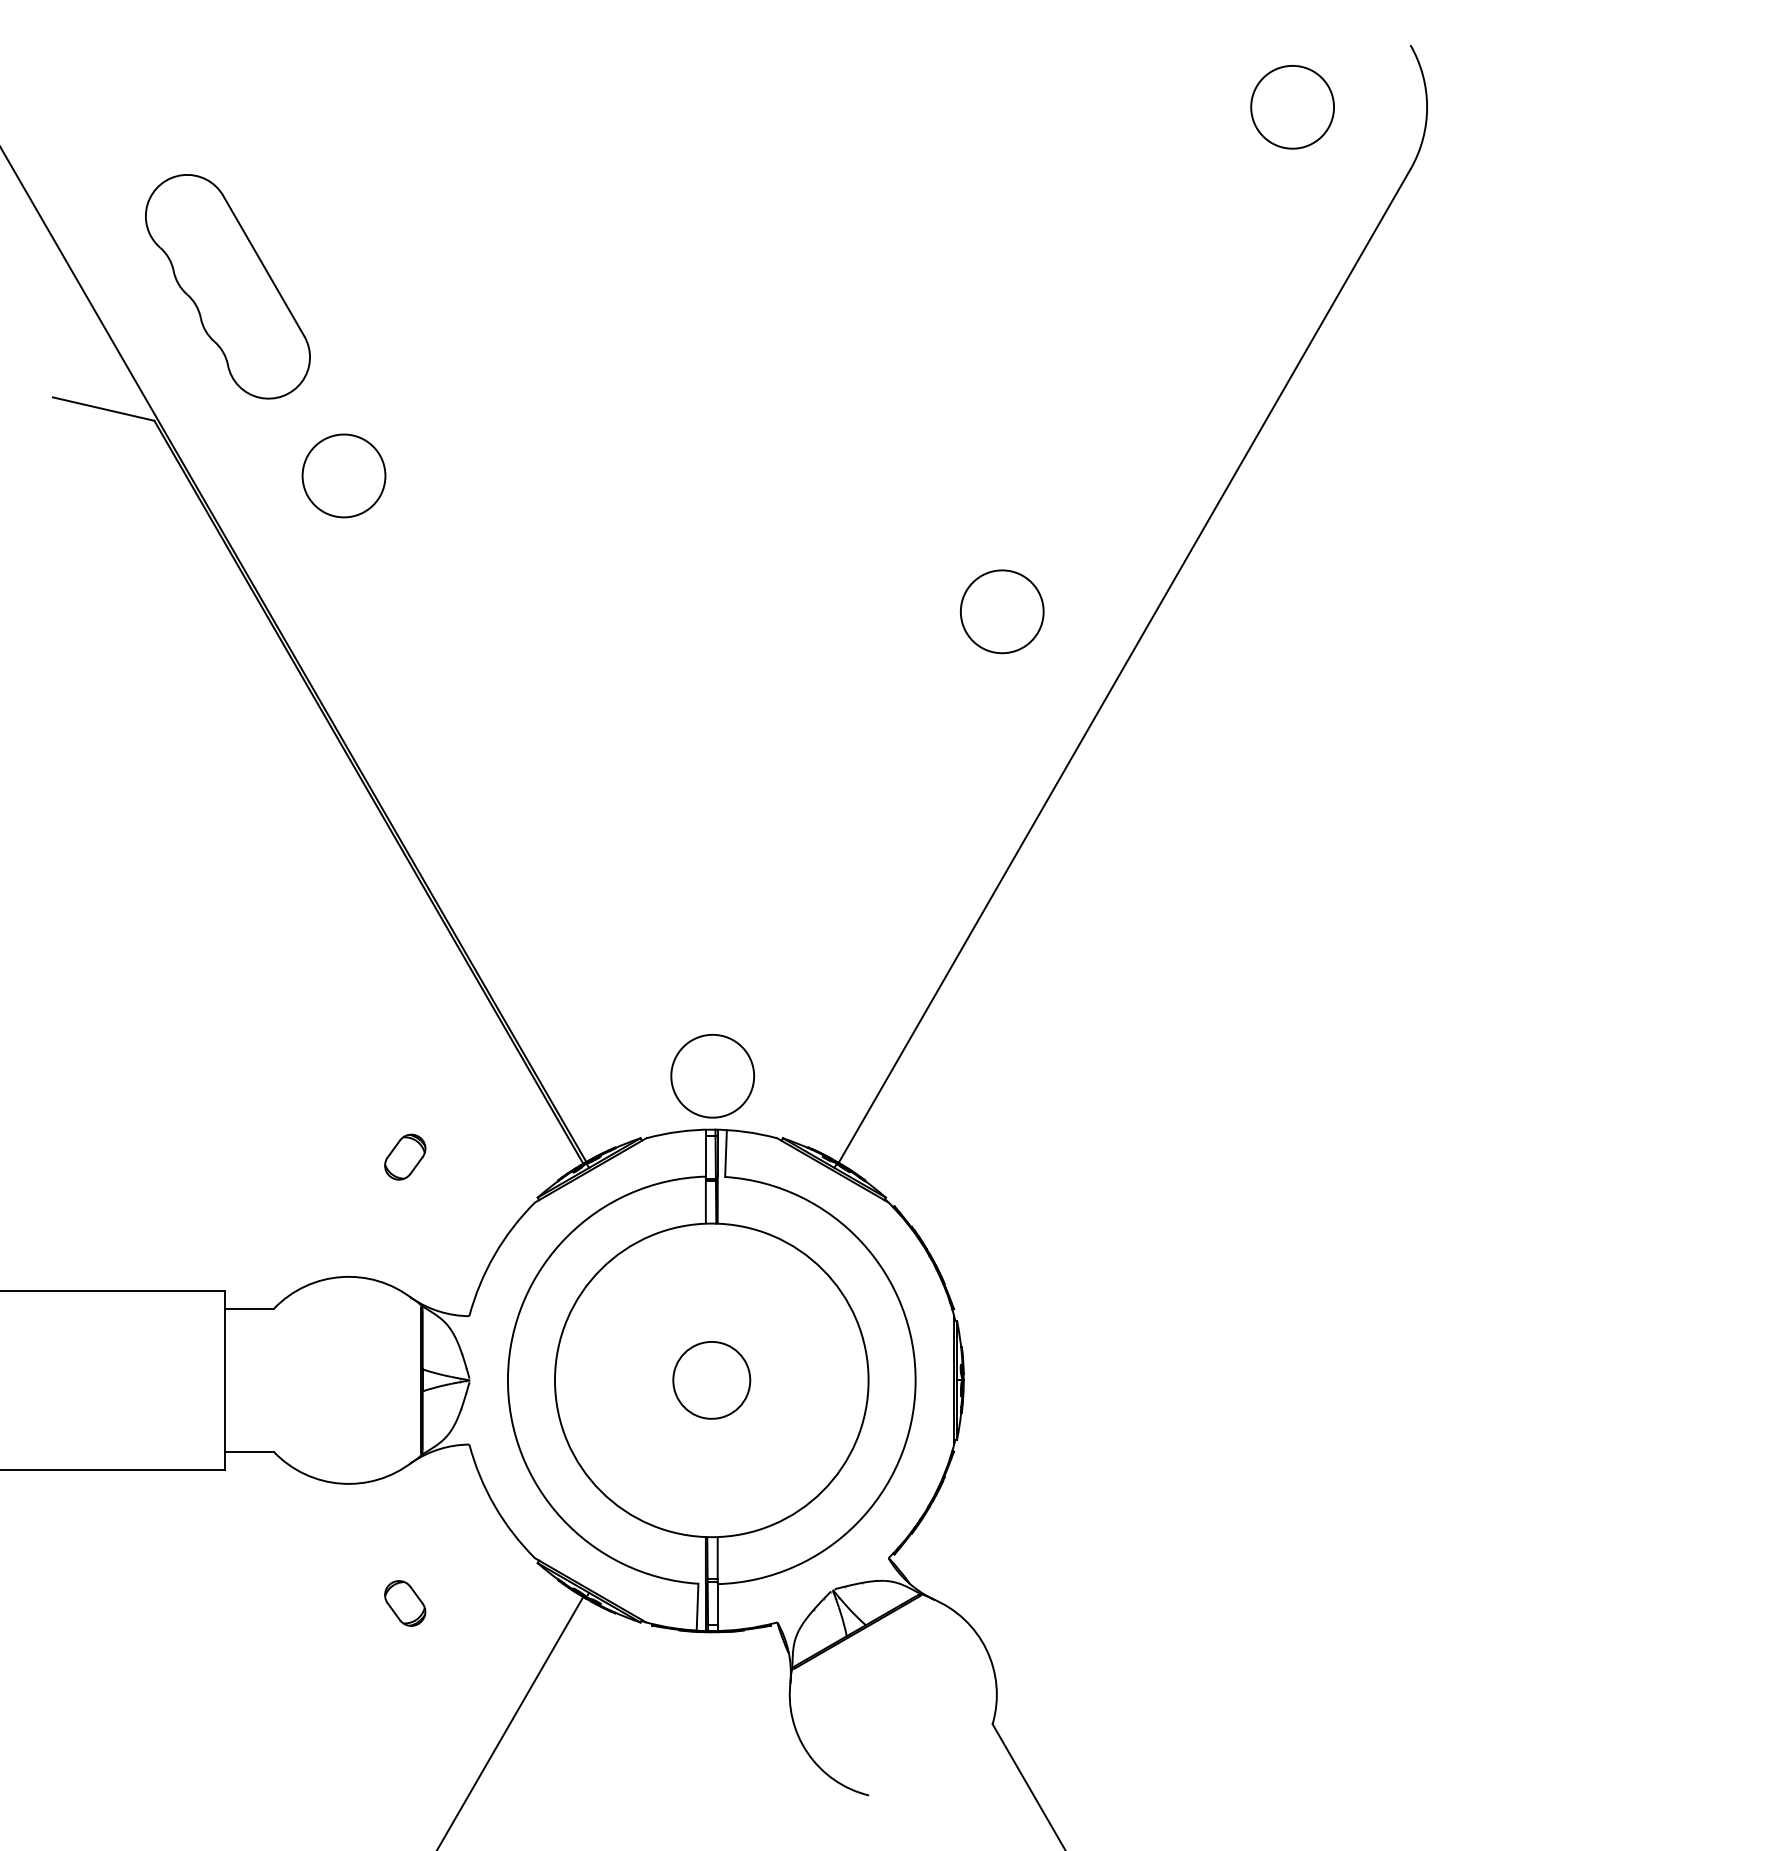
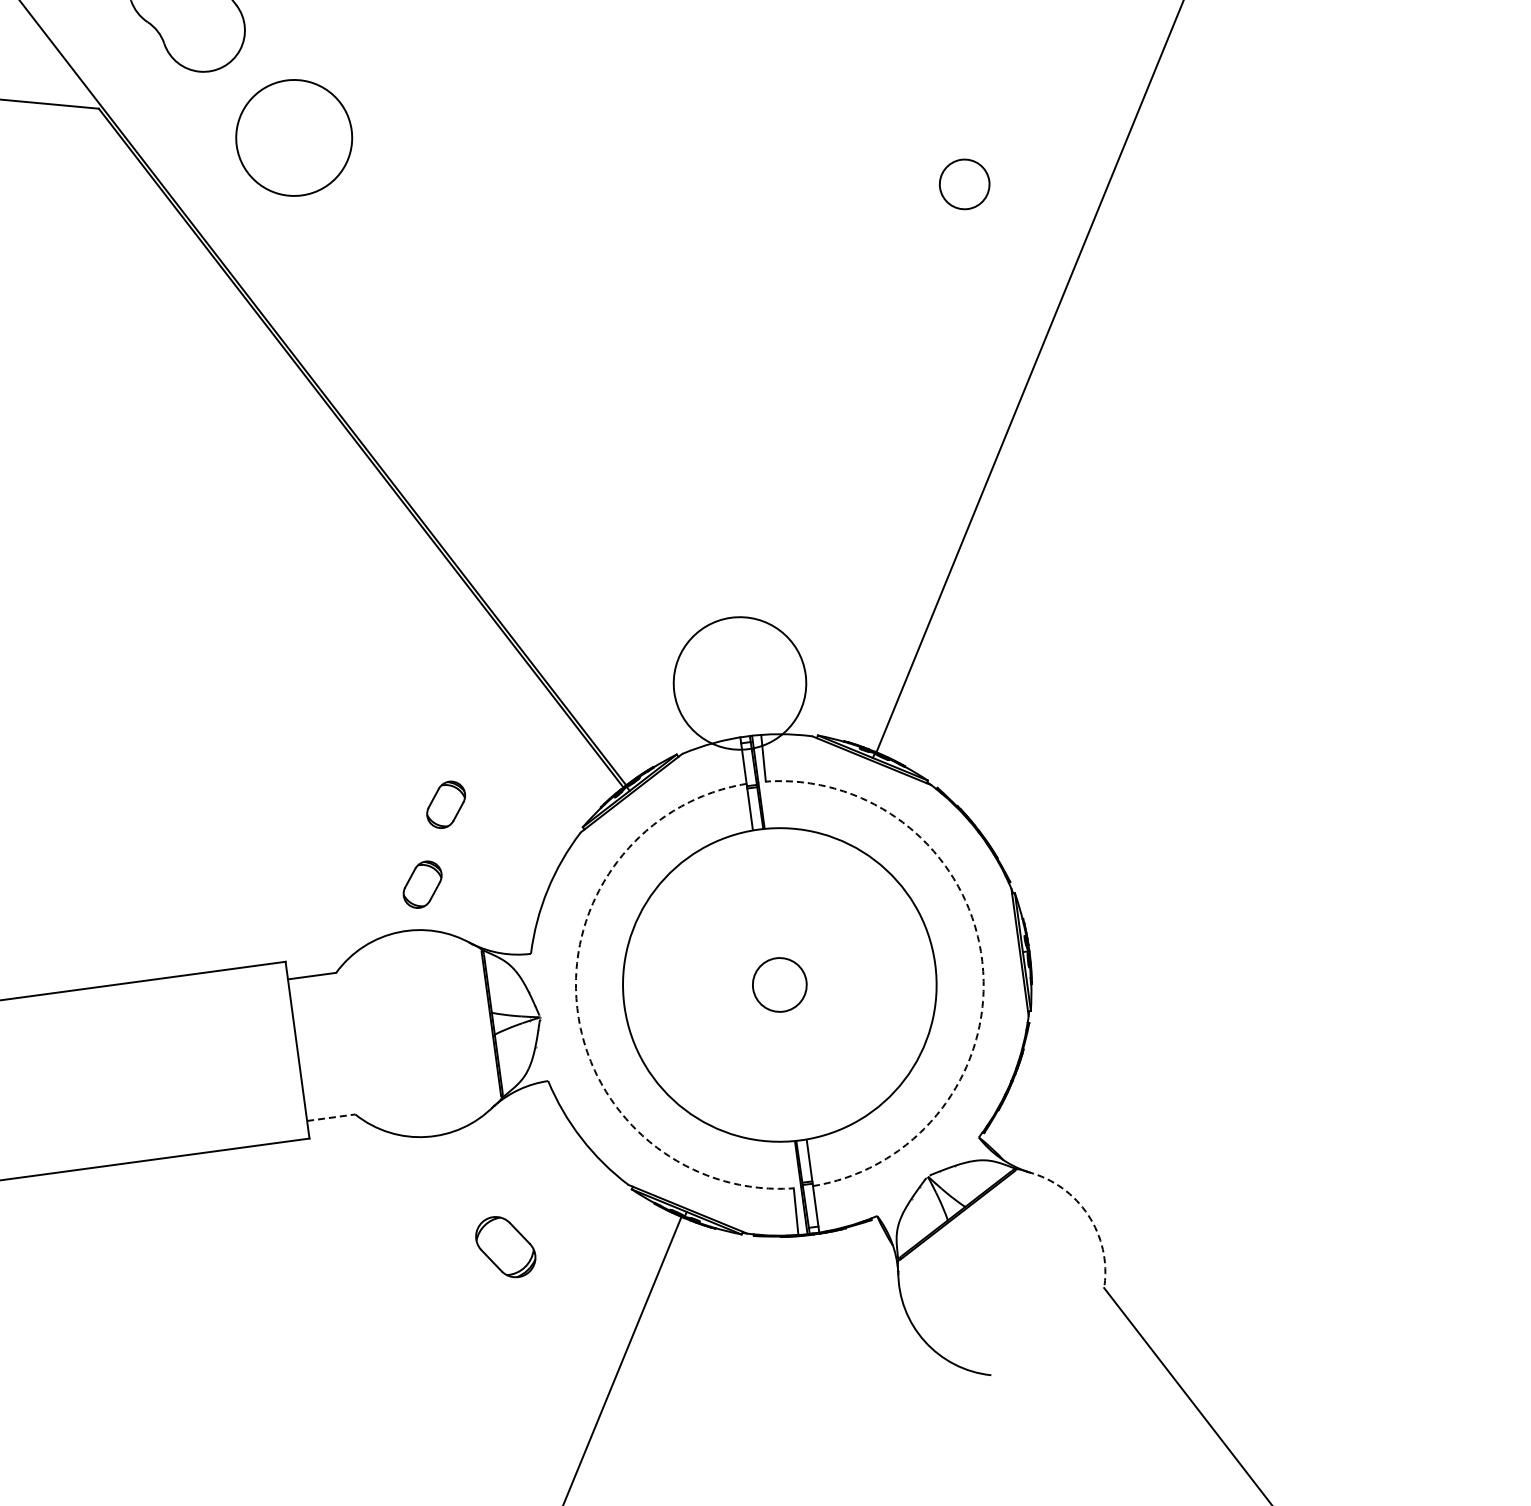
circle: (343, 475) -> (293, 137), size x1.4
circle: (1001, 611) -> (963, 184), size x0.6
circle: (712, 1075) -> (739, 682), size x1.6
part: (371, 1232) -> (422, 884), added
arc: (507, 1376) -> (576, 1008), solid -> dashed
circle: (711, 1379) -> (779, 984), size x0.7
arc: (915, 1384) -> (982, 961), solid -> dashed
line: (249, 1451) -> (331, 1117), solid -> dashed
part: (405, 1603) -> (506, 1247), size x1.4
arc: (986, 1649) -> (1088, 1214), solid -> dashed

